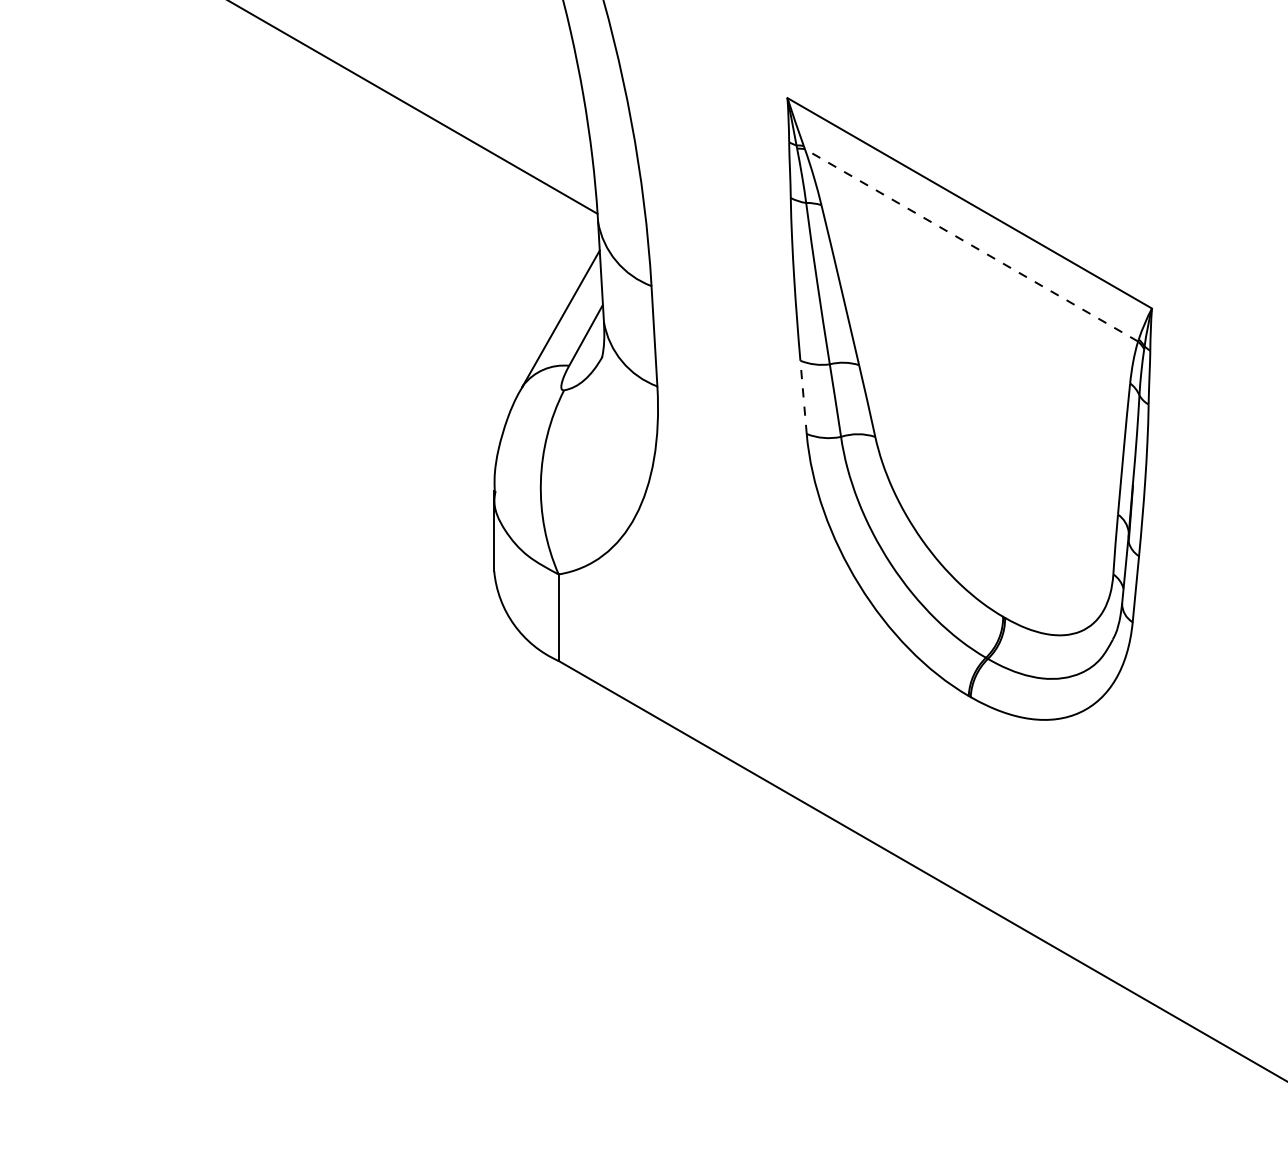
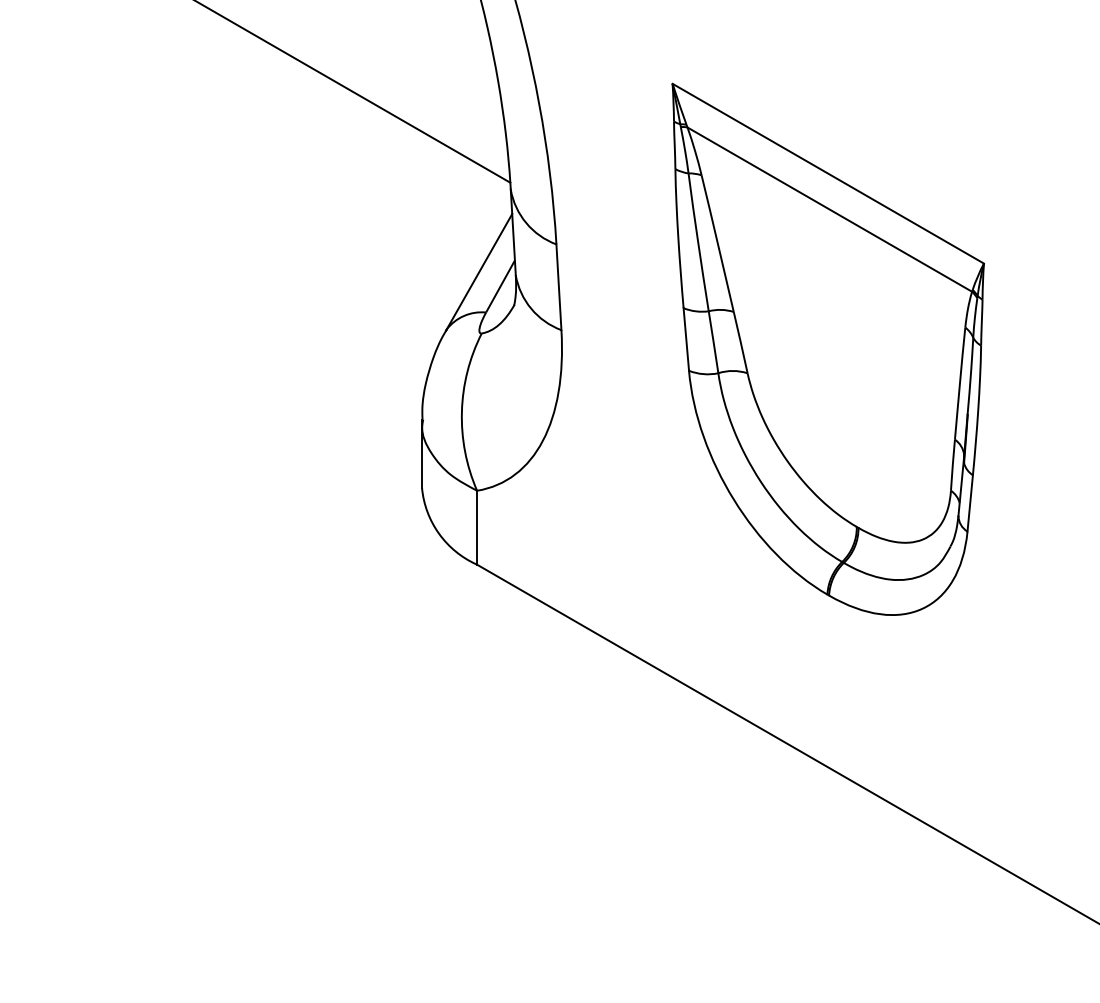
line: (971, 245) -> (829, 209), dashed -> solid
line: (803, 397) -> (686, 339), dashed -> solid

